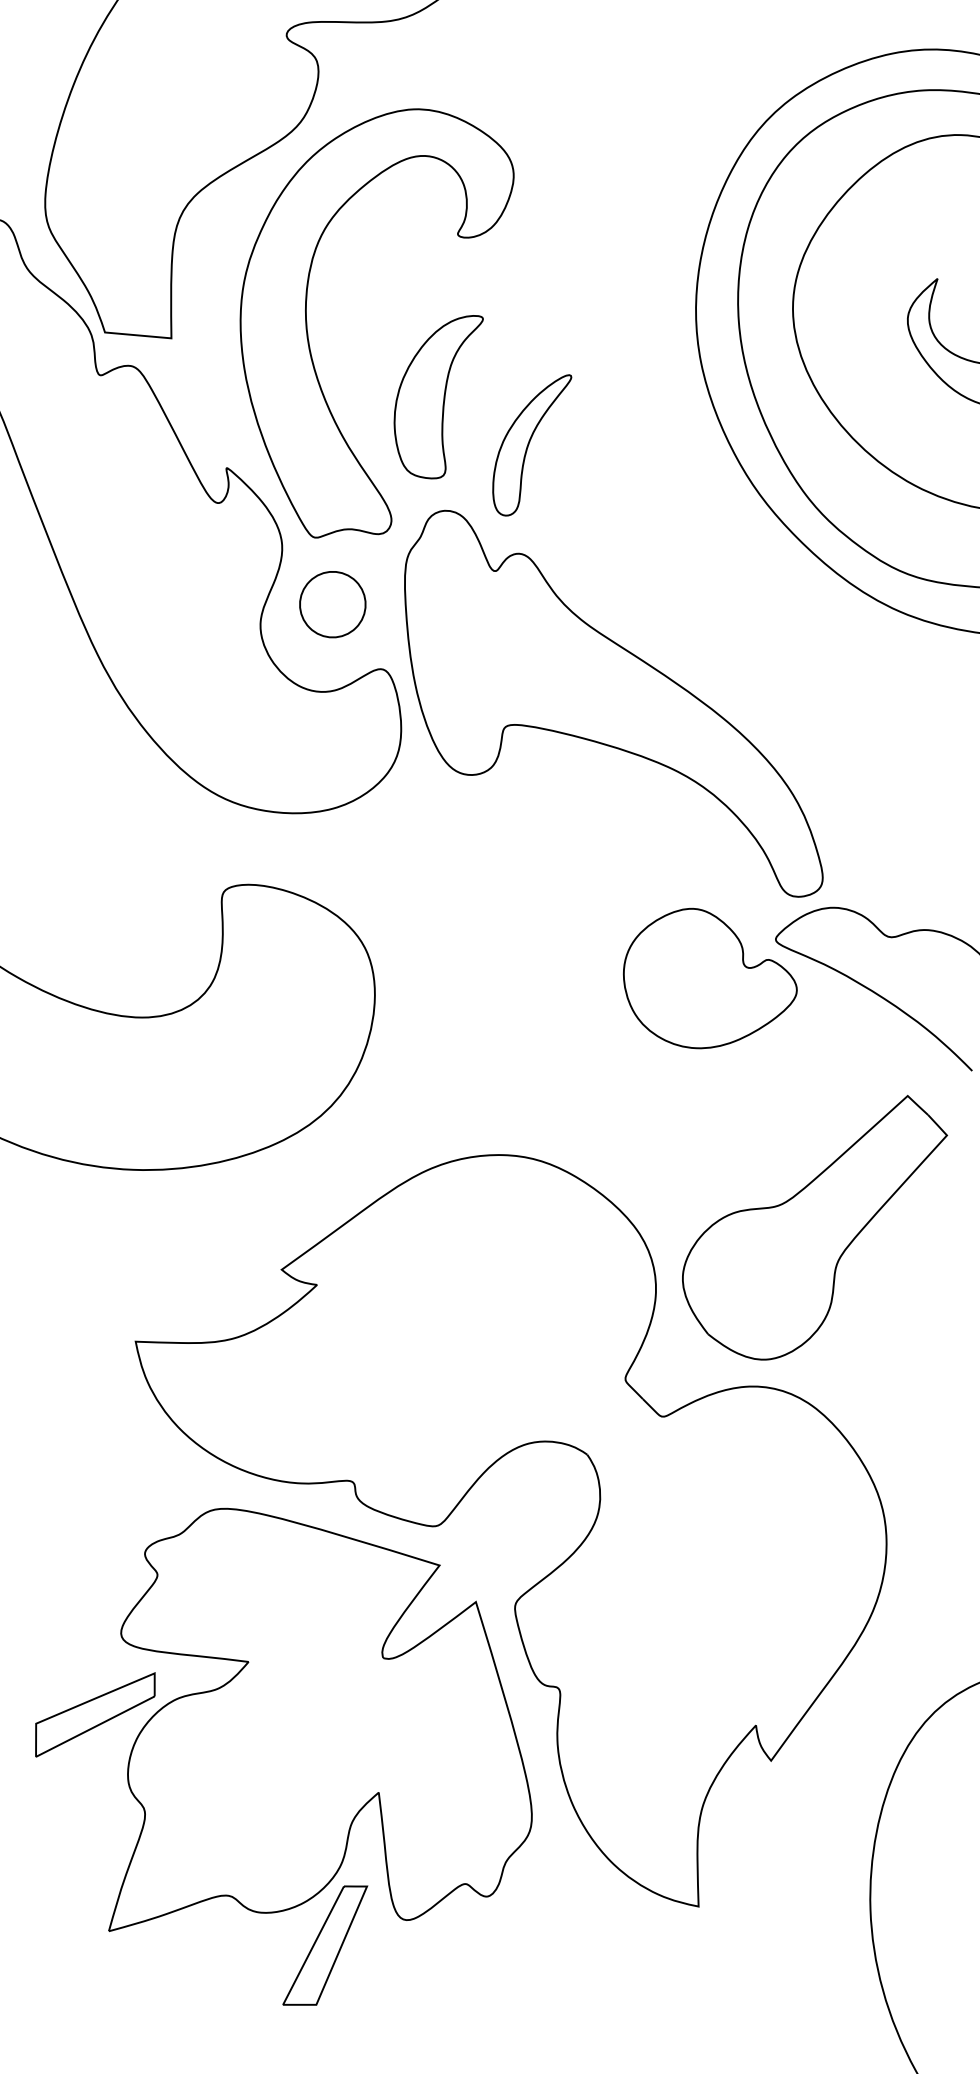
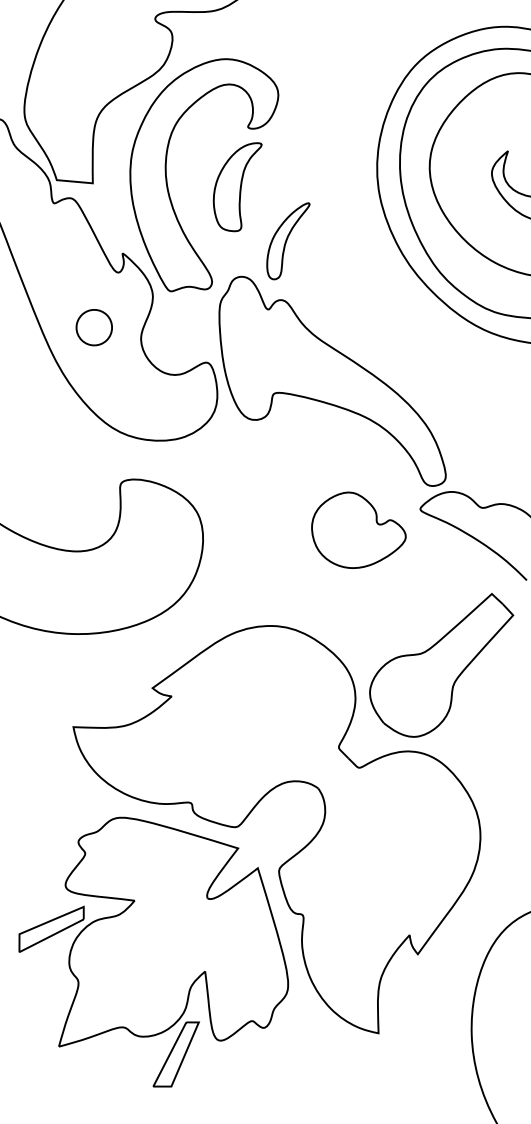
part: (438, 397) -> (237, 187), moved
part: (331, 604) -> (93, 327), moved
part: (709, 977) -> (358, 529), moved

